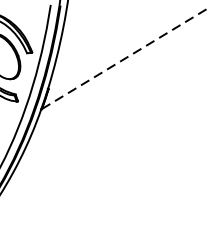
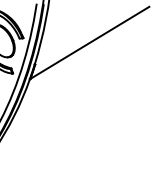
line: (123, 58) -> (89, 42), dashed -> solid

